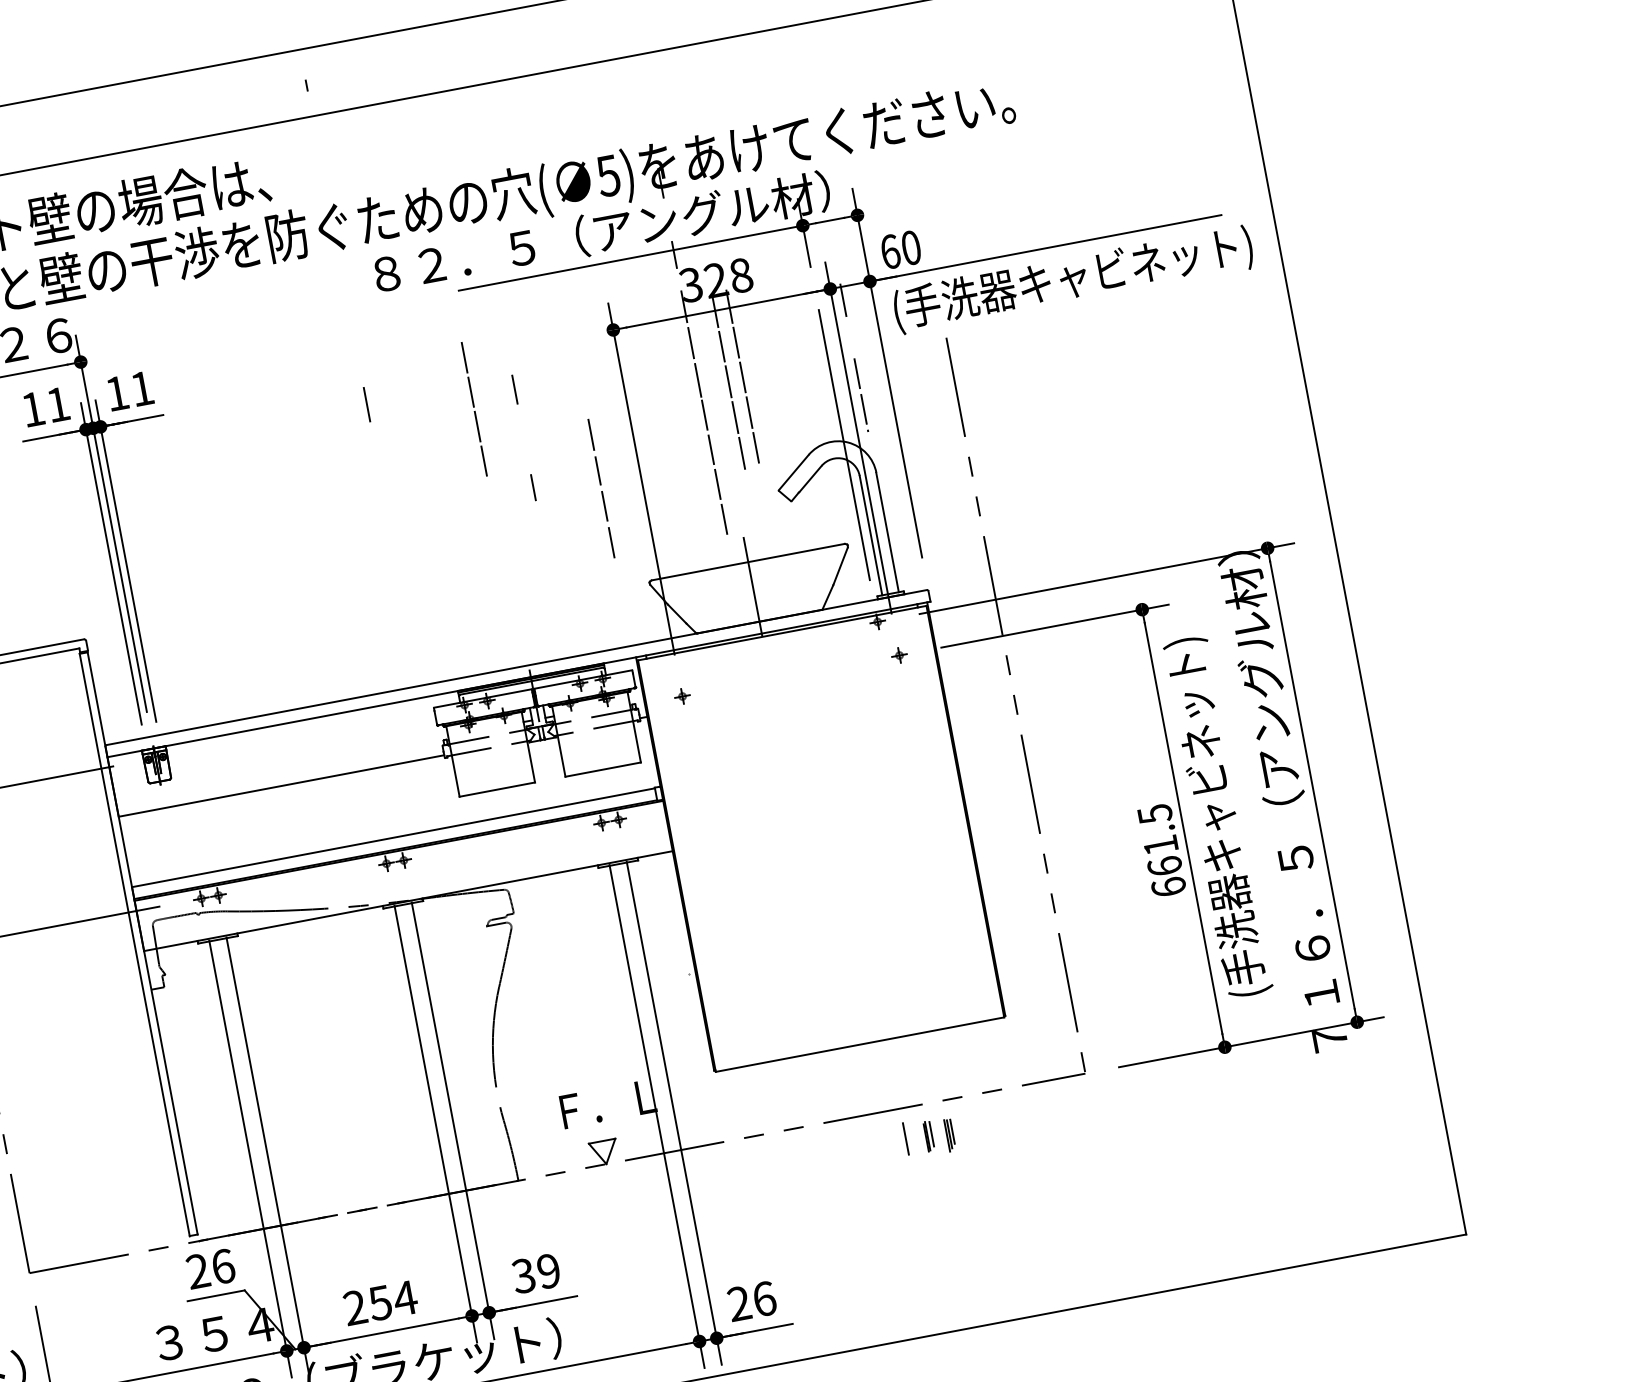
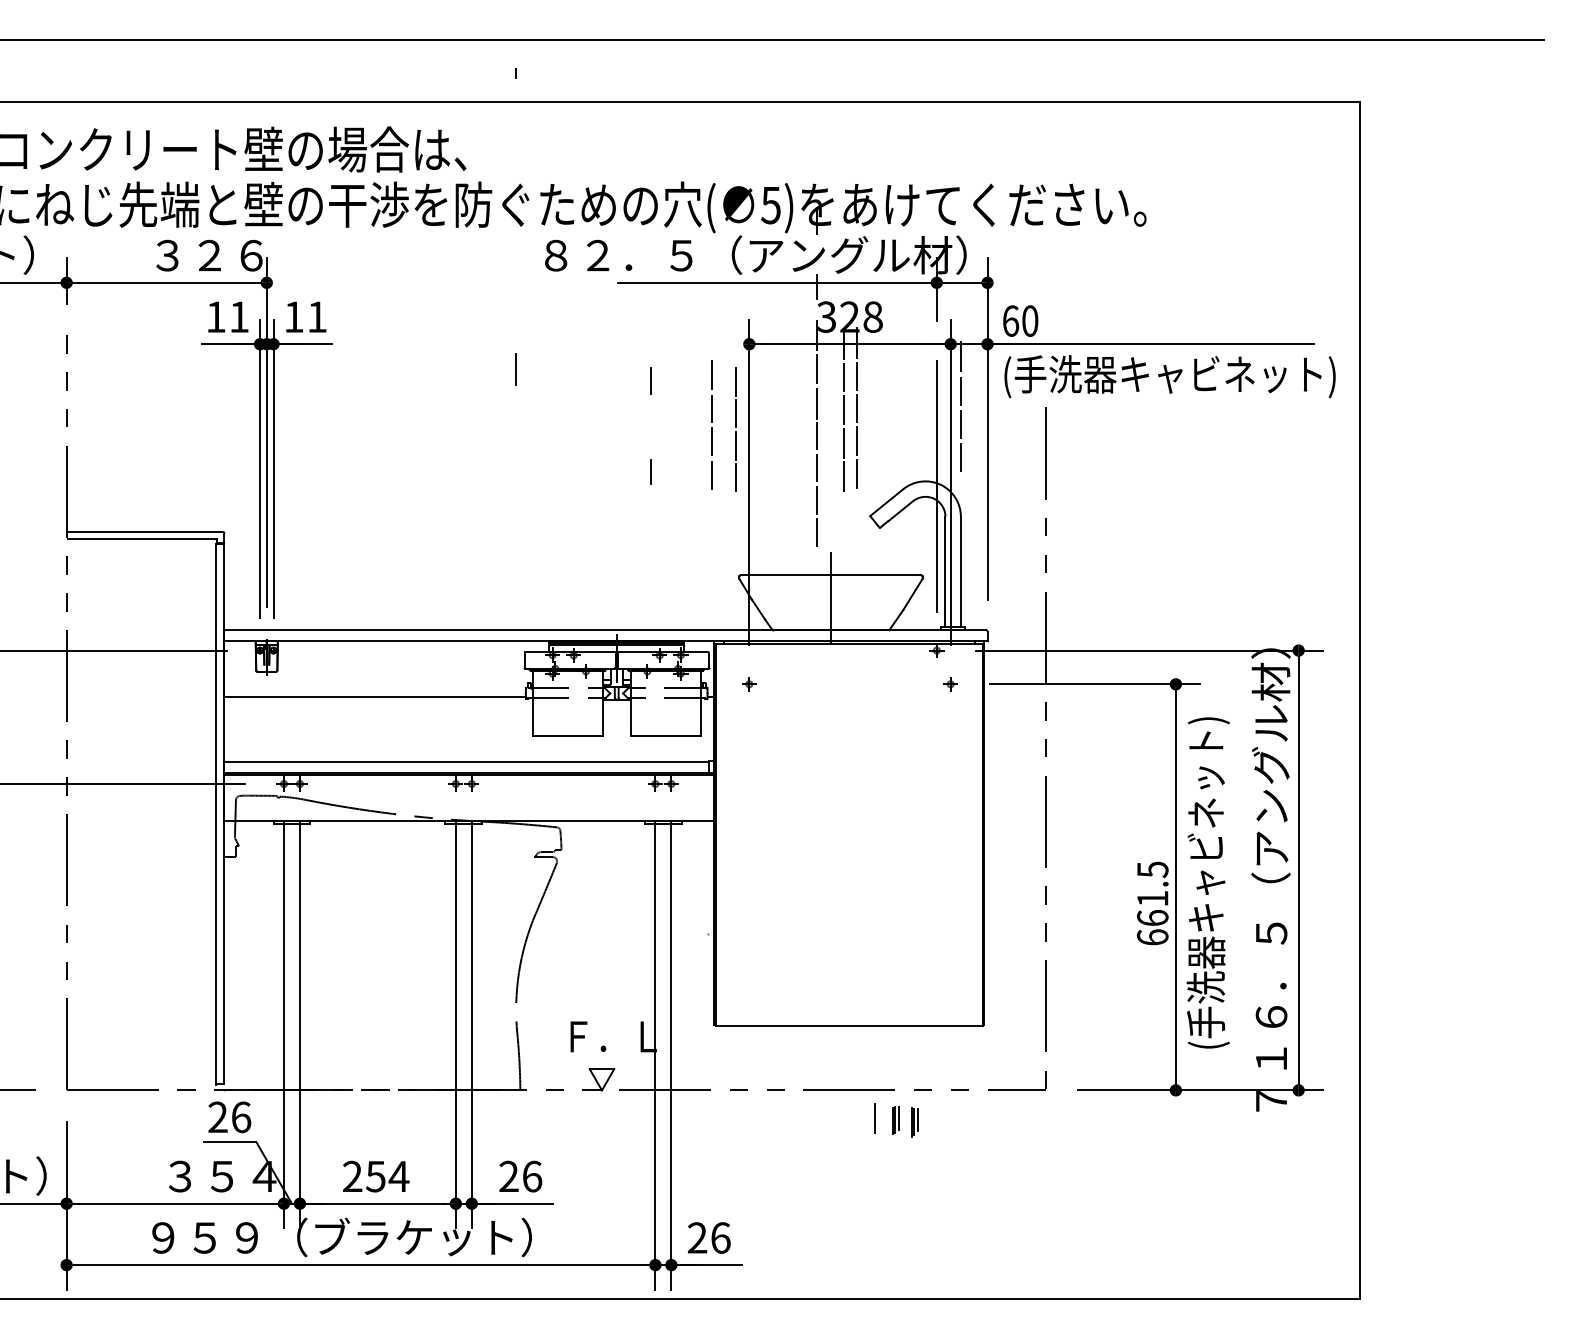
line: (850, 336) -> (960, 390), added
line: (472, 407) -> (735, 427), moved
line: (600, 485) -> (711, 422), moved
text: (536, 1273) -> (520, 1176), 39 -> 26

